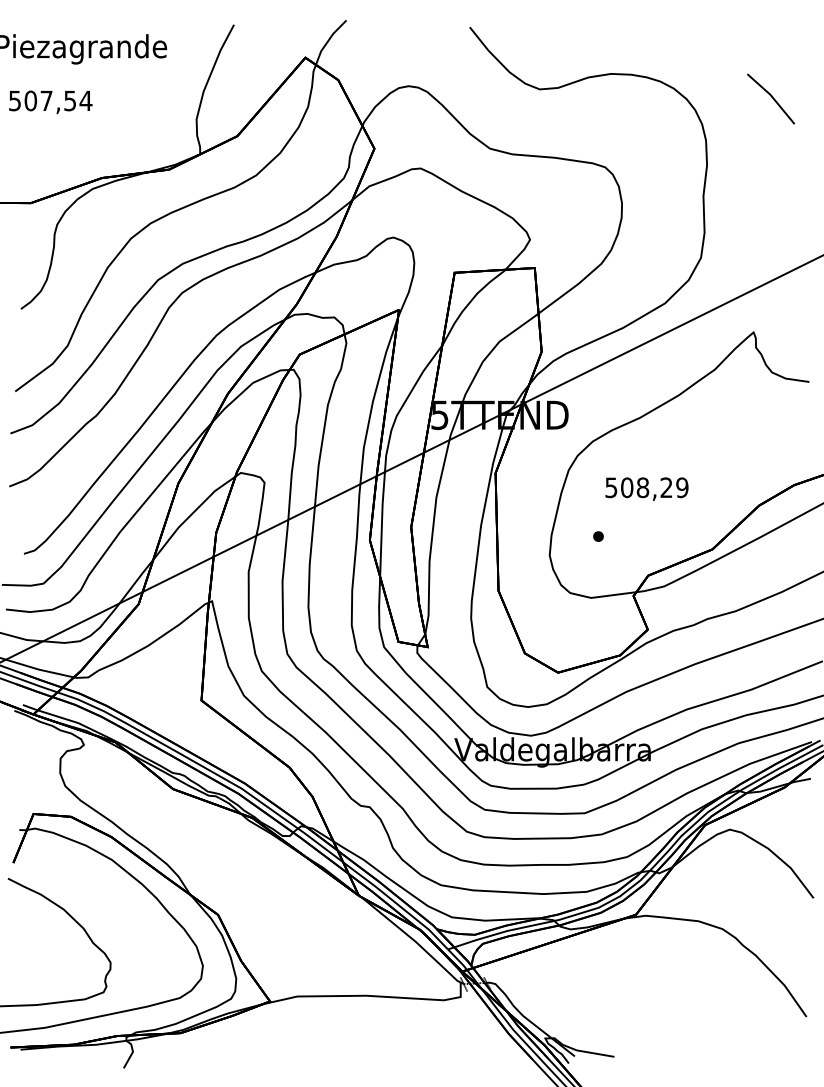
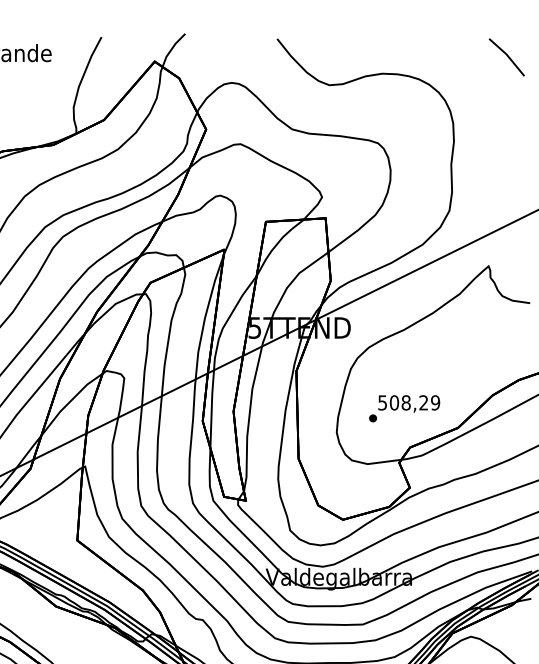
line: (771, 97) -> (507, 56), moved
text: (646, 488) -> (408, 403), moved

